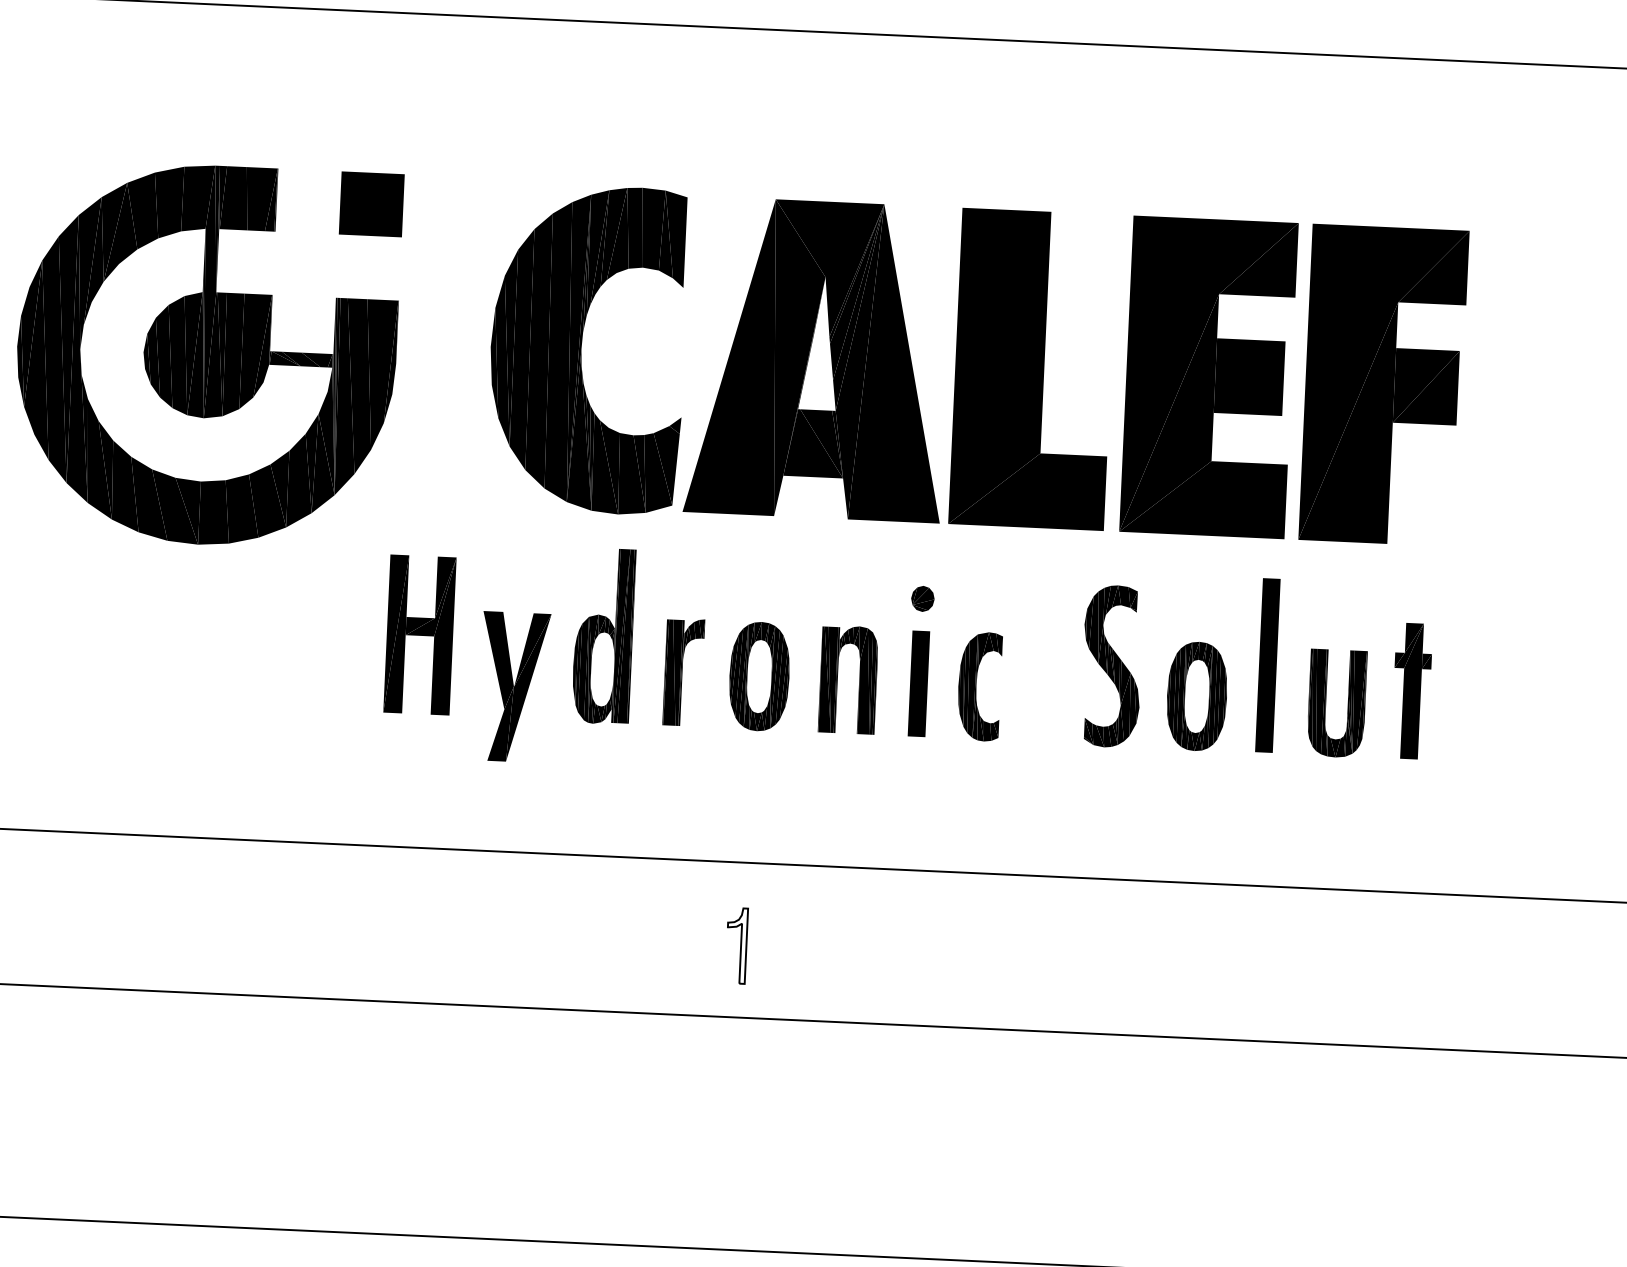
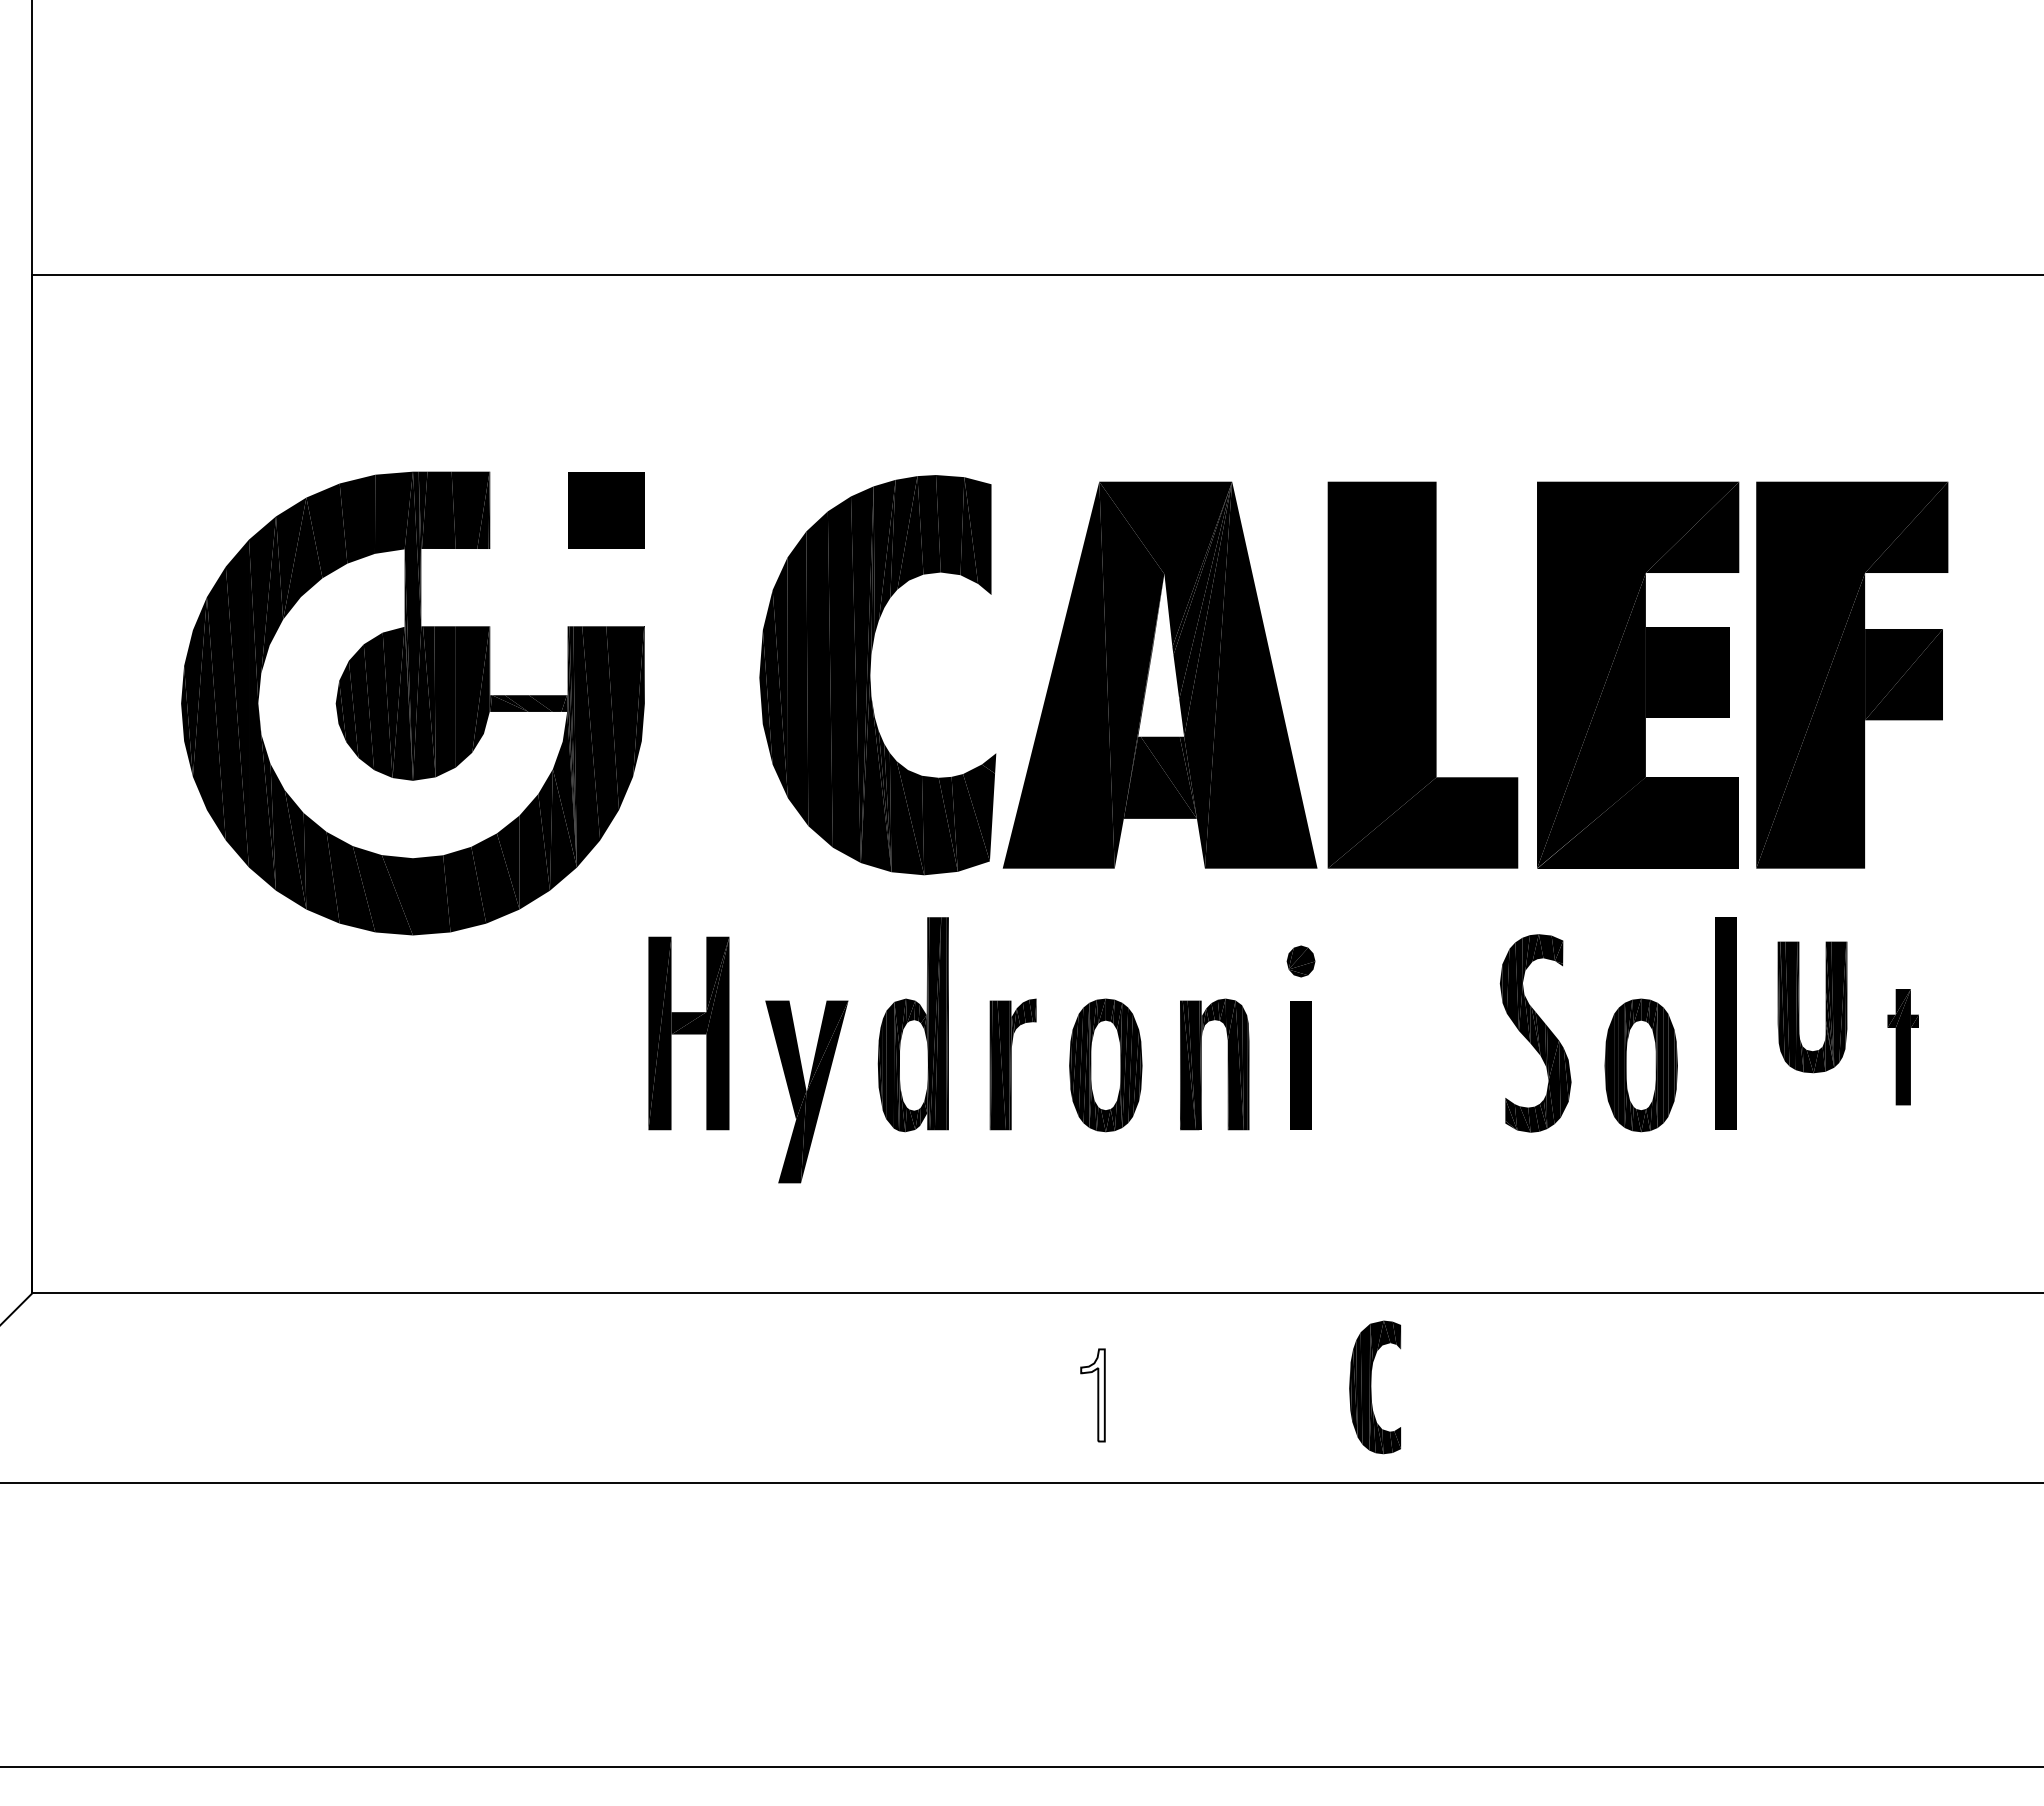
part: (979, 686) -> (1374, 1387), moved
part: (1411, 691) -> (1902, 1047), size x0.7
part: (1326, 703) -> (1799, 1007), moved

